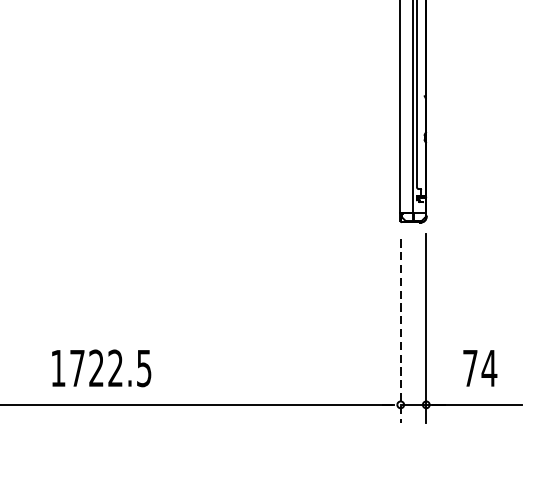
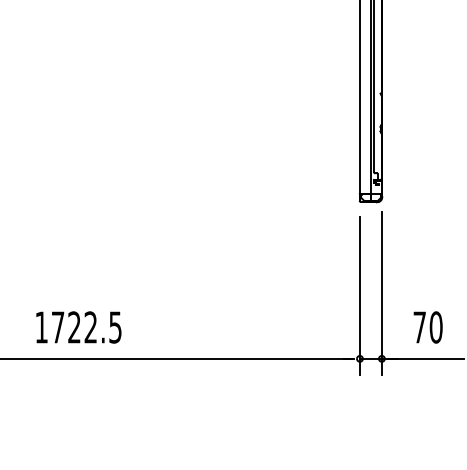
line: (400, 331) -> (359, 295), dashed -> solid
text: (101, 368) -> (78, 327), moved
text: (488, 368) -> (435, 327), 74 -> 70

